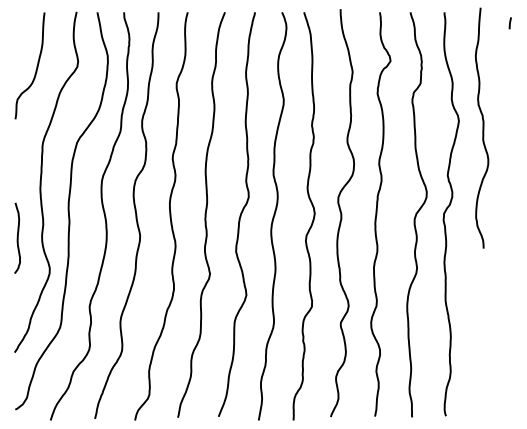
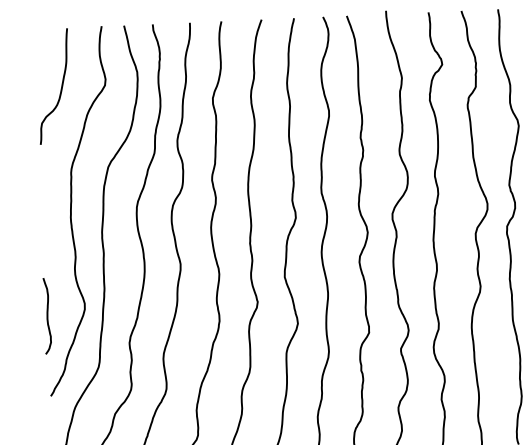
curve: (17, 237) -> (47, 315), moved

